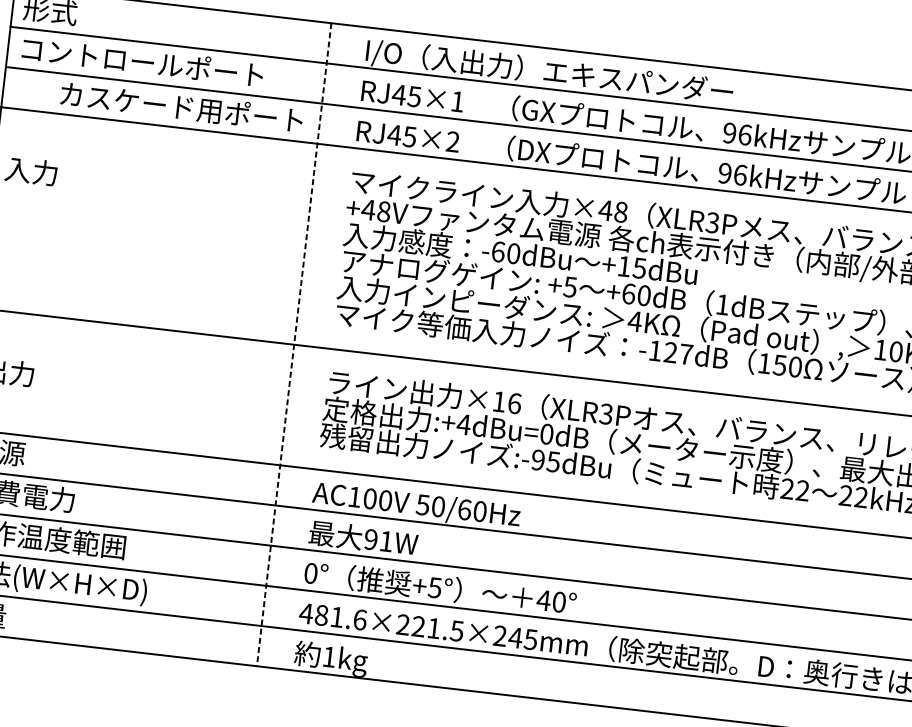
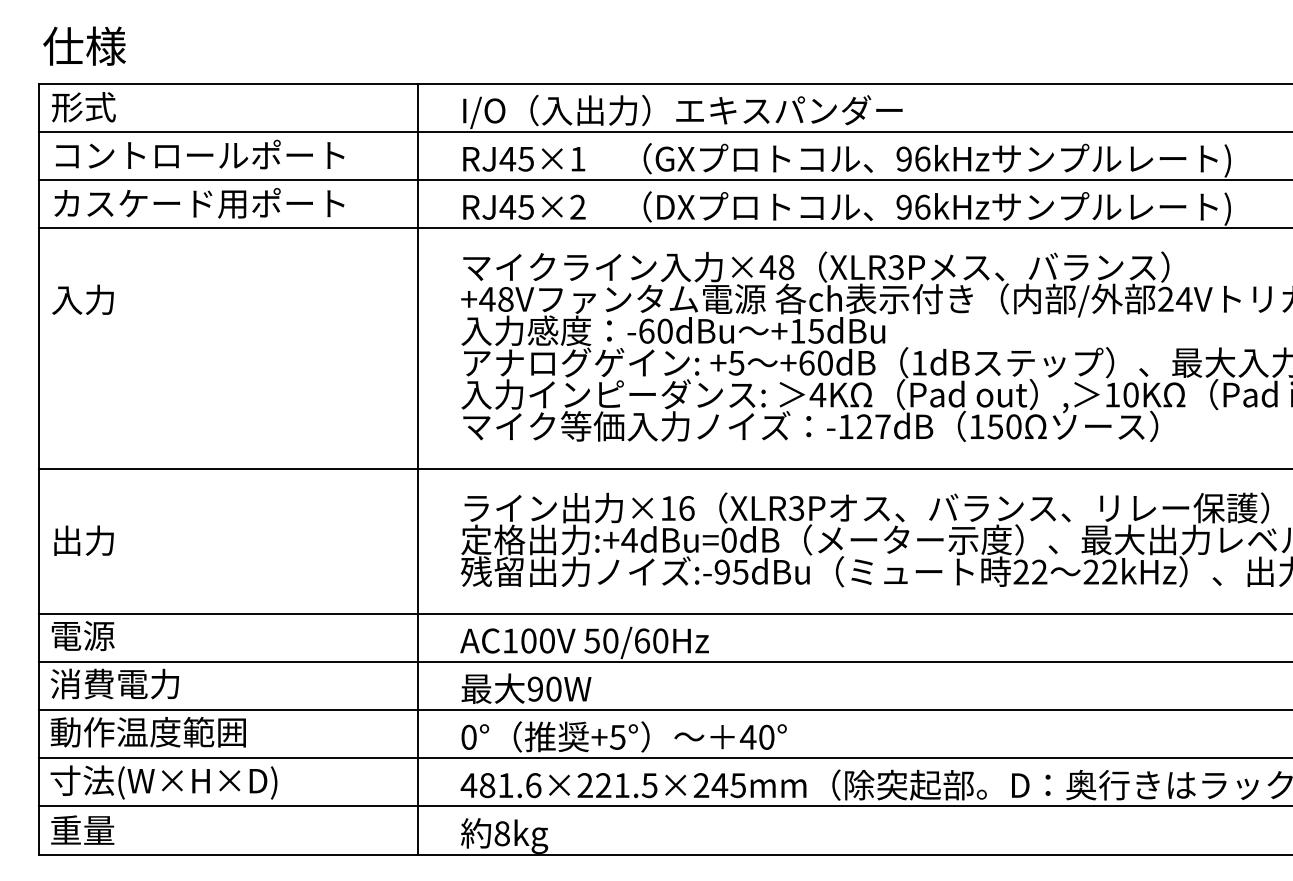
text: (181, 107) -> (199, 203), moved
line: (293, 345) -> (417, 469), dashed -> solid
text: (386, 540) -> (553, 688), 91W -> 90W
text: (328, 656) -> (501, 833), 1kg -> 8kg

